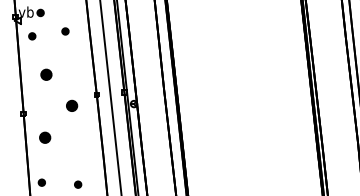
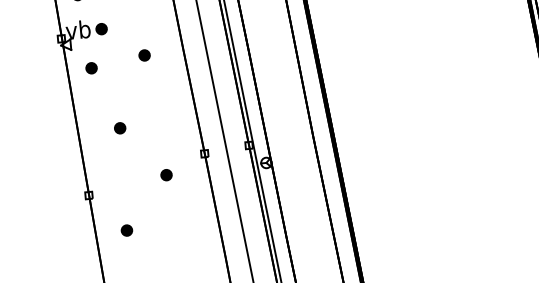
part: (46, 74) -> (120, 127), size x0.62
part: (72, 105) -> (166, 174), size x0.62
part: (44, 137) -> (126, 230), size x0.62

